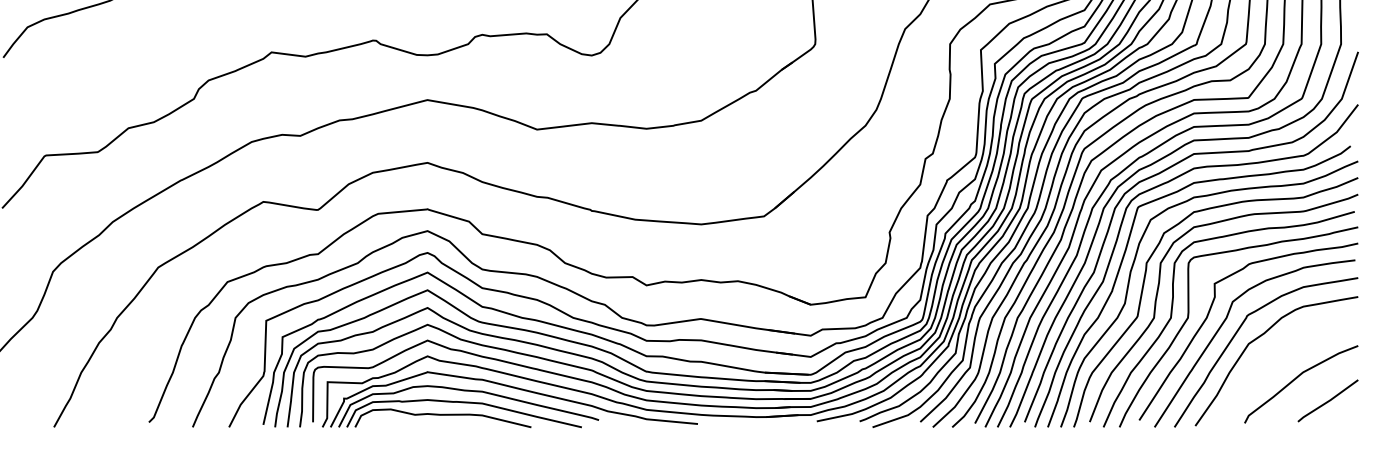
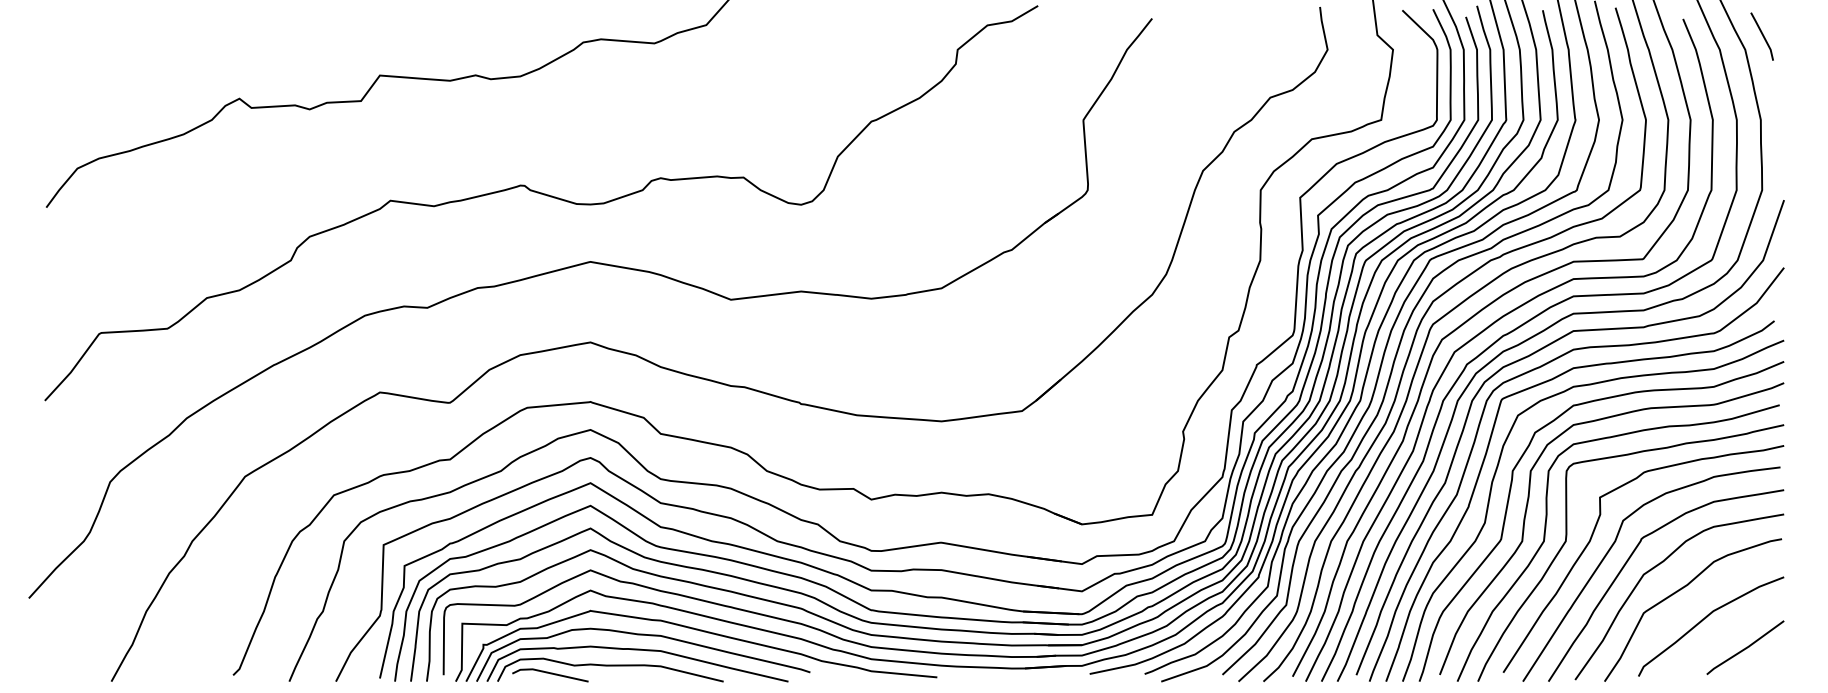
curve: (1276, 357) -> (1679, 591), added
line: (396, 421) -> (550, 674), added

